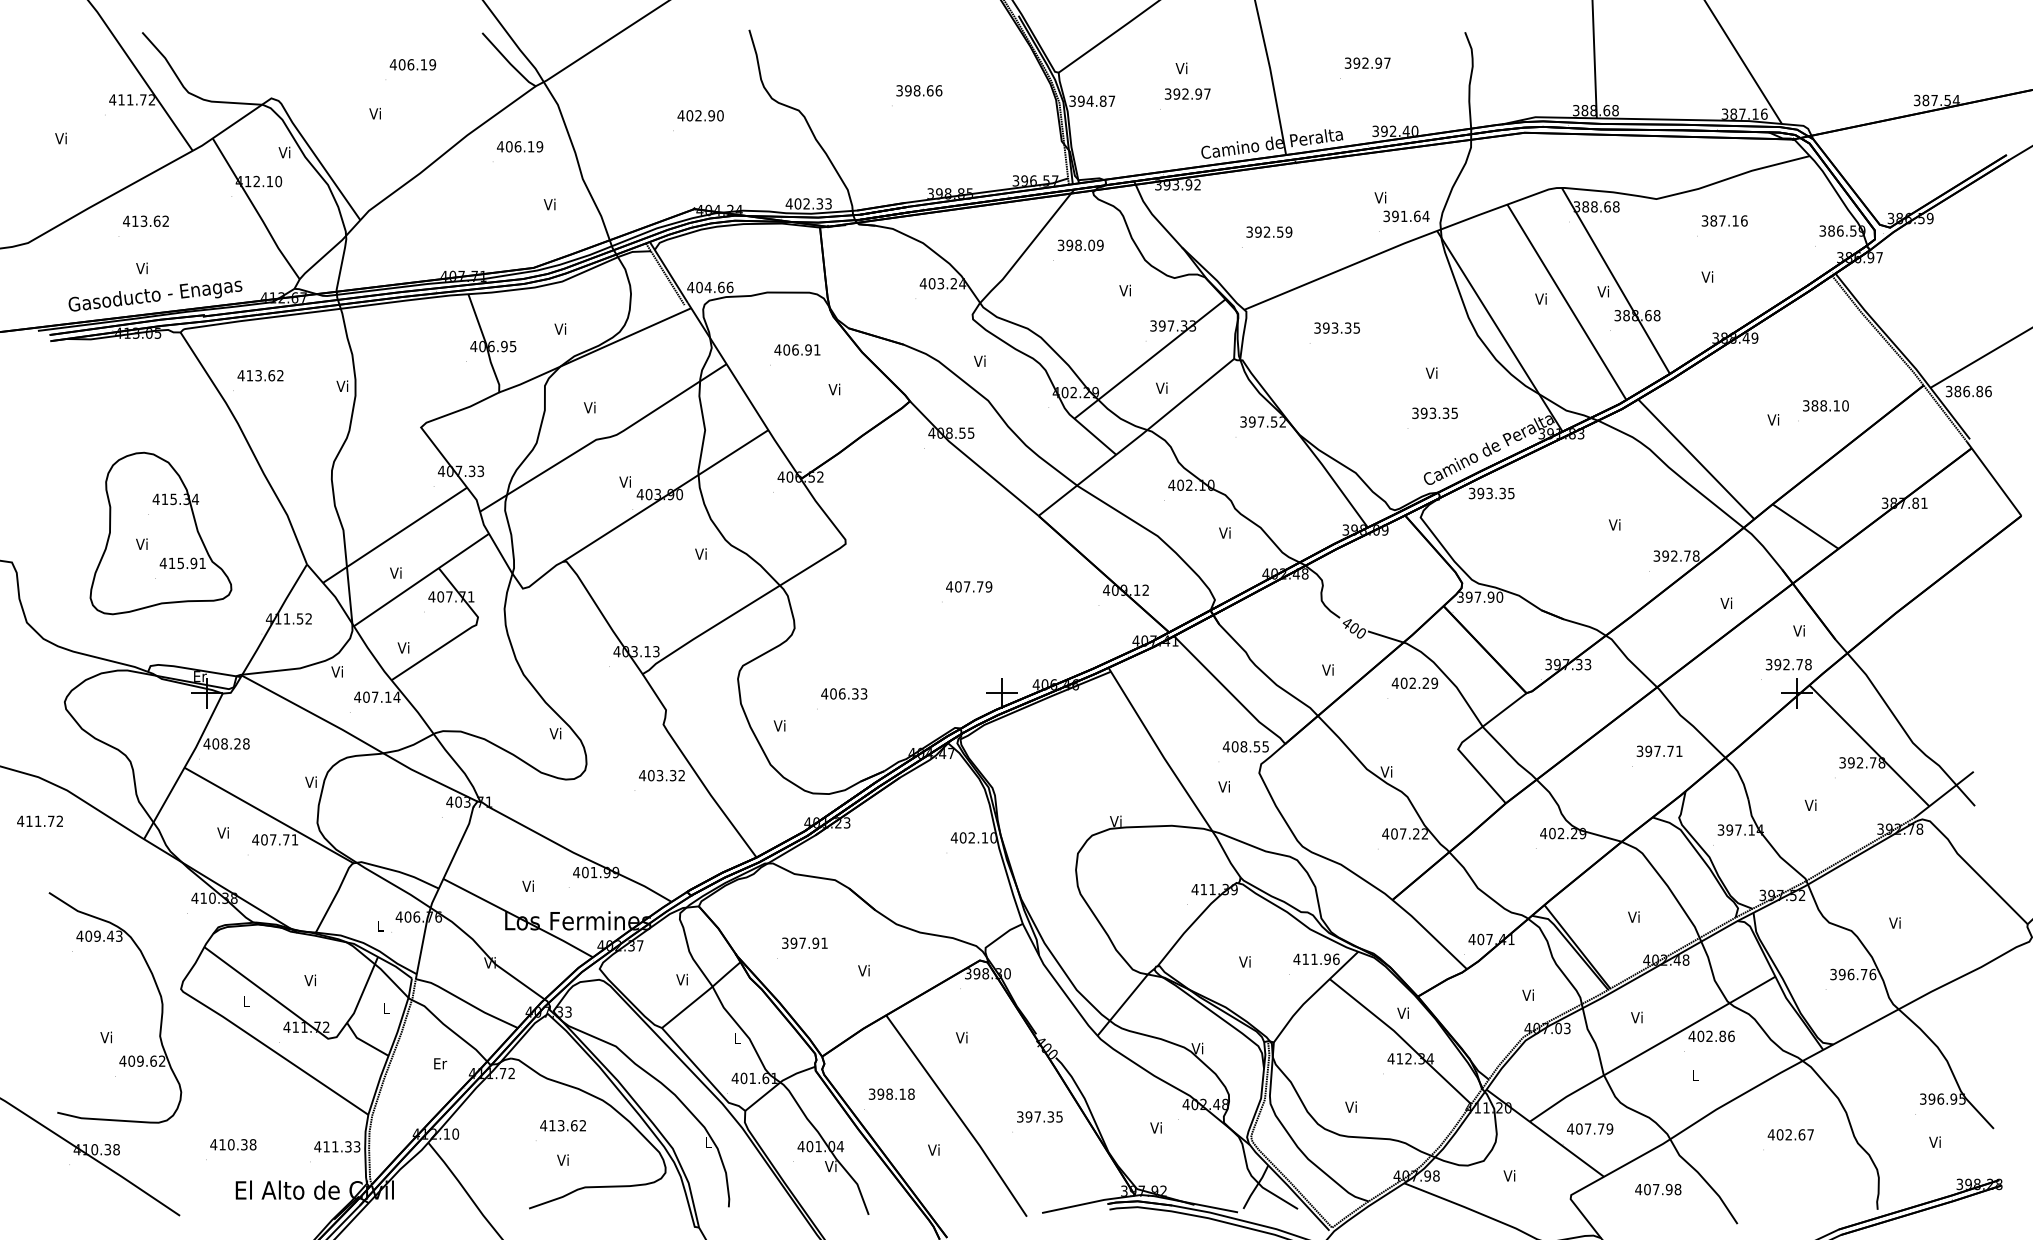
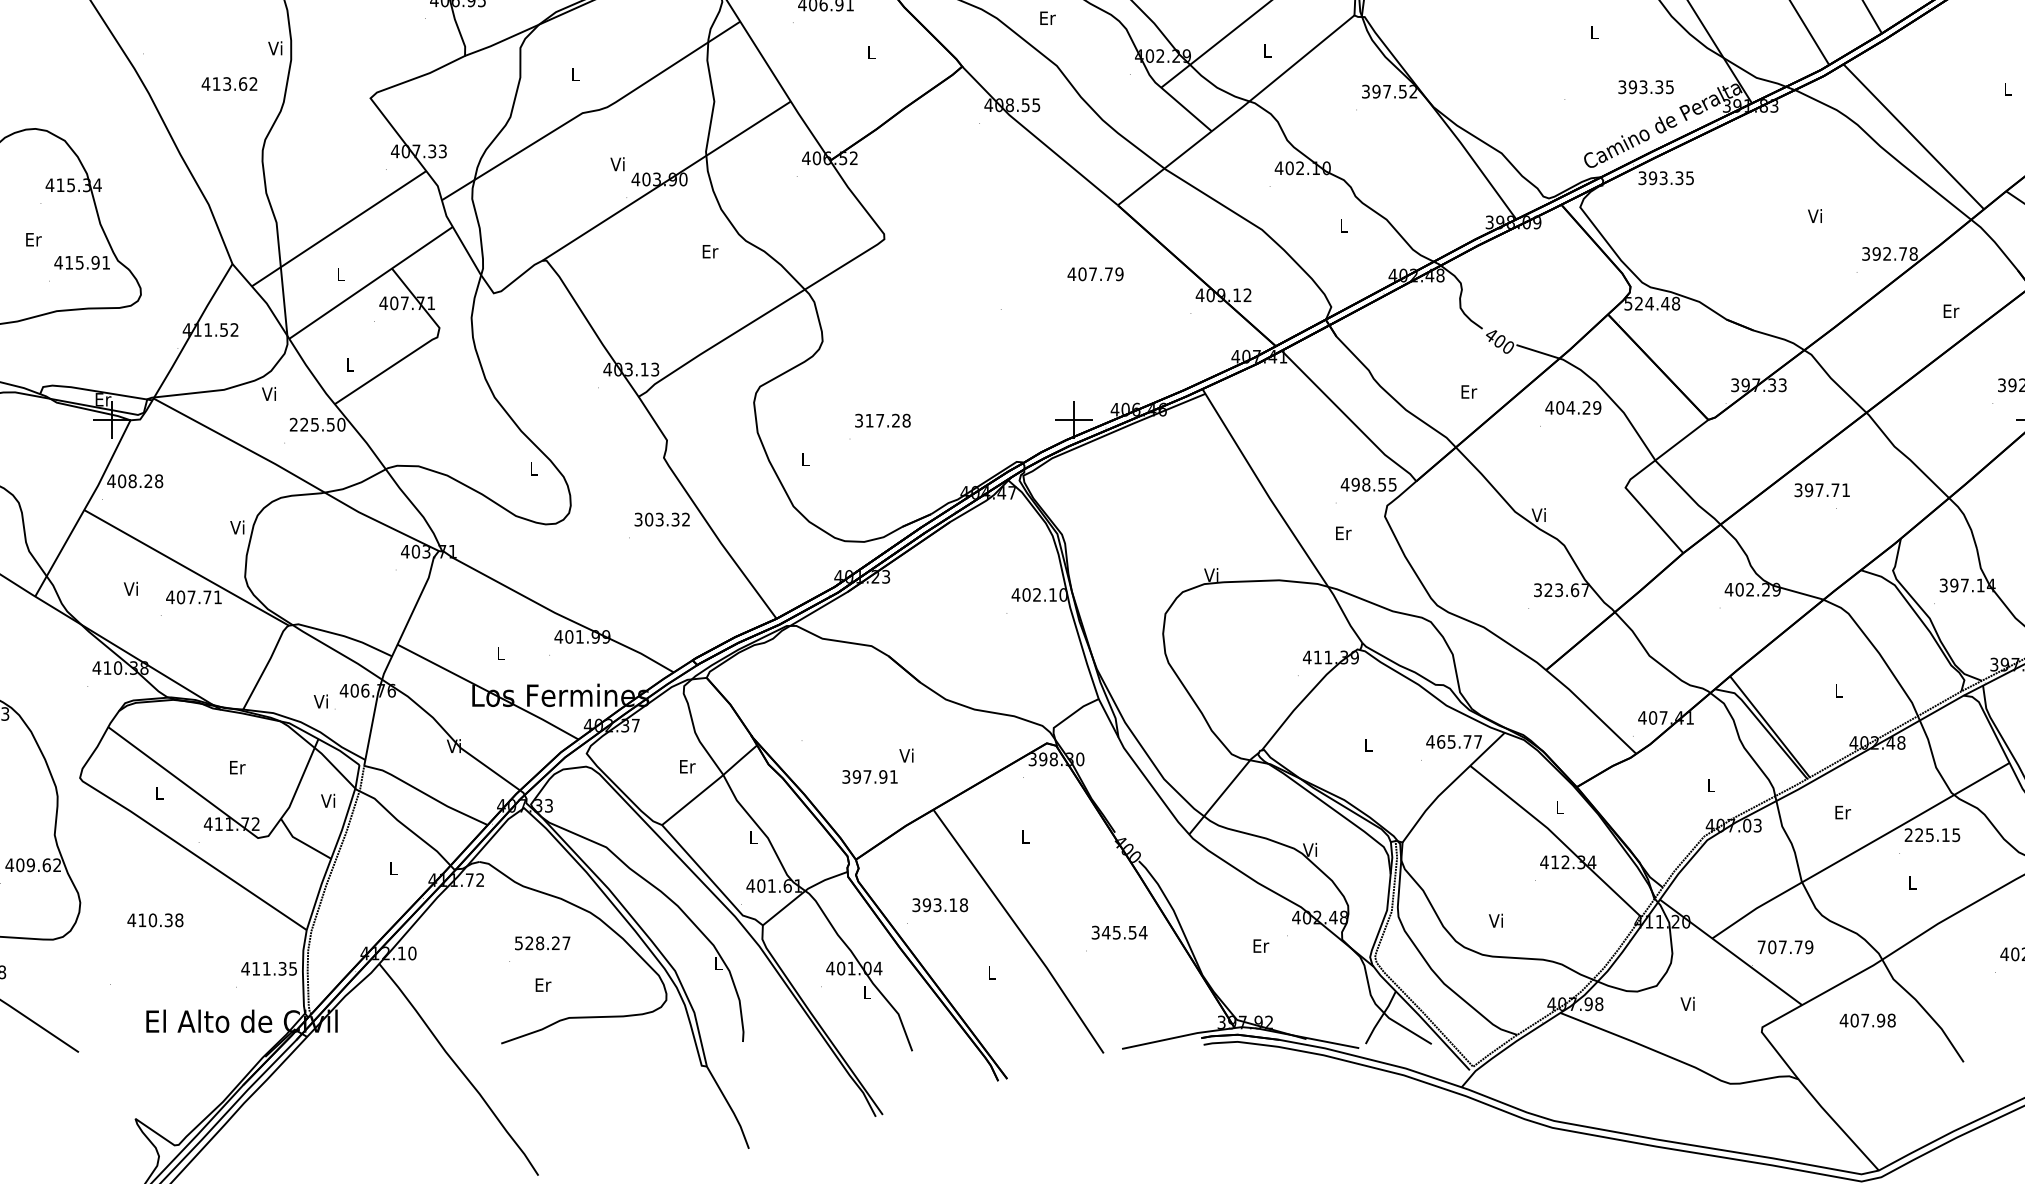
text: (980, 360) -> (1047, 17), Vi -> Er
text: (1431, 372) -> (1593, 31), Vi -> L
text: (260, 375) -> (229, 83), moved
text: (1161, 387) -> (1266, 49), Vi -> L
text: (834, 389) -> (870, 52), Vi -> L
text: (589, 407) -> (574, 74), Vi -> L
text: (1434, 412) -> (1645, 86), moved
text: (1773, 419) -> (2007, 88), Vi -> L
text: (1224, 532) -> (1342, 225), Vi -> L
text: (142, 543) -> (33, 238), Vi -> Er
text: (701, 553) -> (709, 250), Vi -> Er
text: (395, 572) -> (339, 273), Vi -> L
text: (969, 586) -> (1095, 273), moved
text: (1480, 596) -> (1652, 302), 397.90 -> 524.48
text: (1726, 602) -> (1950, 310), Vi -> Er
text: (403, 647) -> (349, 364), Vi -> L
text: (1328, 669) -> (1468, 391), Vi -> Er
text: (1412, 682) -> (1570, 406), 402.29 -> 404.29
text: (844, 693) -> (882, 420), 406.33 -> 317.28
text: (377, 696) -> (317, 423), 407.14 -> 225.50
text: (779, 725) -> (804, 458), Vi -> L
text: (555, 733) -> (533, 468), Vi -> L
text: (1234, 746) -> (1354, 484), 408.55 -> 498.55
text: (1659, 751) -> (1822, 490), moved
text: (642, 775) -> (638, 519), 403.32 -> 303.32
text: (1224, 786) -> (1342, 532), Vi -> Er
text: (1404, 833) -> (1560, 589), 407.22 -> 323.67
text: (527, 885) -> (499, 652), Vi -> L
text: (1633, 916) -> (1837, 690), Vi -> L
text: (379, 925) -> (320, 700), L -> Vi
text: (804, 942) -> (869, 776), moved
text: (1320, 959) -> (1459, 742), 411.96 -> 465.77
text: (1244, 961) -> (1367, 744), Vi -> L
text: (682, 979) -> (686, 766), Vi -> Er
text: (310, 980) -> (236, 767), Vi -> Er
text: (1527, 994) -> (1709, 784), Vi -> L
text: (385, 1007) -> (327, 800), L -> Vi
text: (1402, 1012) -> (1558, 806), Vi -> L
text: (1637, 1017) -> (1842, 812), Vi -> Er
text: (1711, 1036) -> (1932, 835), 402.86 -> 225.15
text: (961, 1037) -> (1024, 836), Vi -> L
text: (440, 1063) -> (394, 867), Er -> L
text: (889, 1093) -> (937, 904), 398.18 -> 393.18
text: (1044, 1116) -> (1125, 932), 397.35 -> 345.54
text: (563, 1125) -> (542, 943), 413.62 -> 528.27
text: (1156, 1127) -> (1260, 945), Vi -> Er
text: (1570, 1128) -> (1761, 946), 407.79 -> 707.79
text: (233, 1144) -> (155, 920), moved
text: (357, 1146) -> (293, 968), 411.33 -> 411.35
text: (933, 1149) -> (990, 972), Vi -> L
text: (563, 1159) -> (542, 984), Vi -> Er
text: (830, 1166) -> (866, 992), Vi -> L

